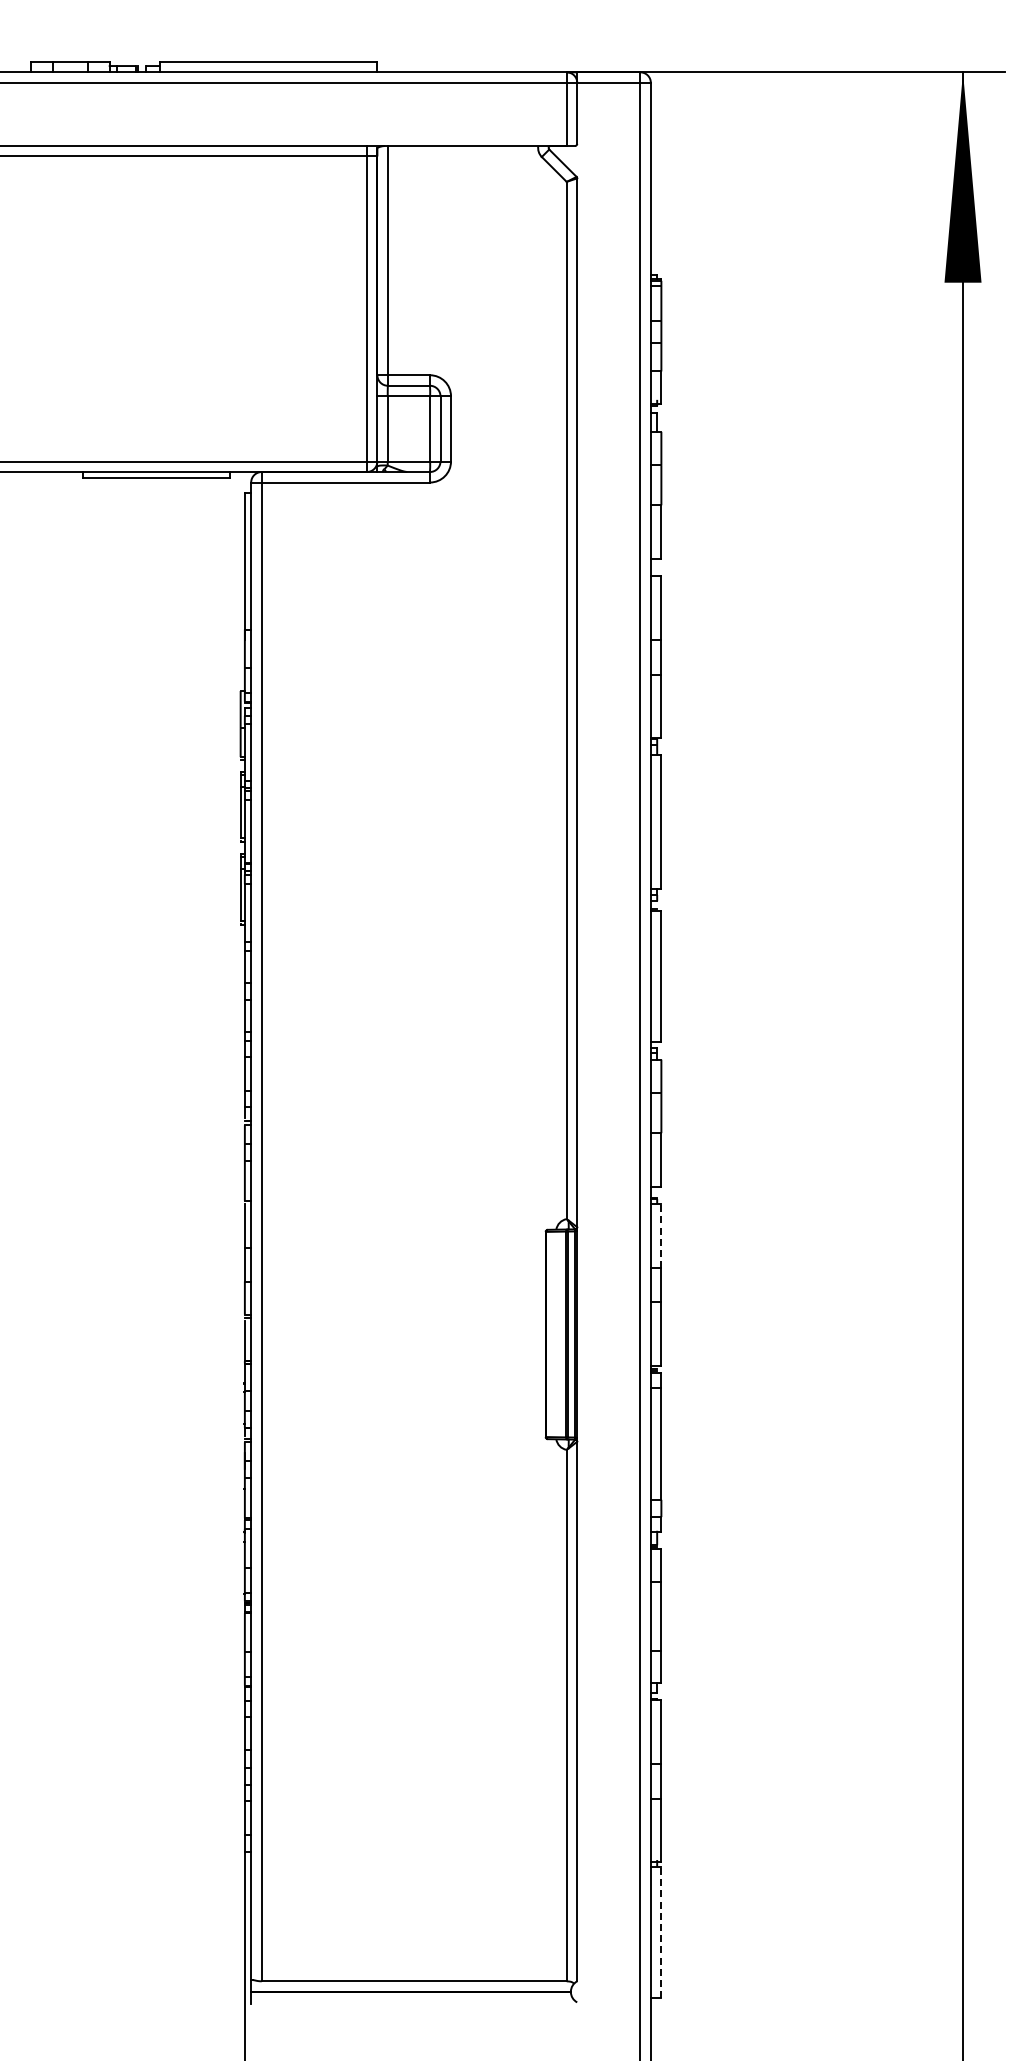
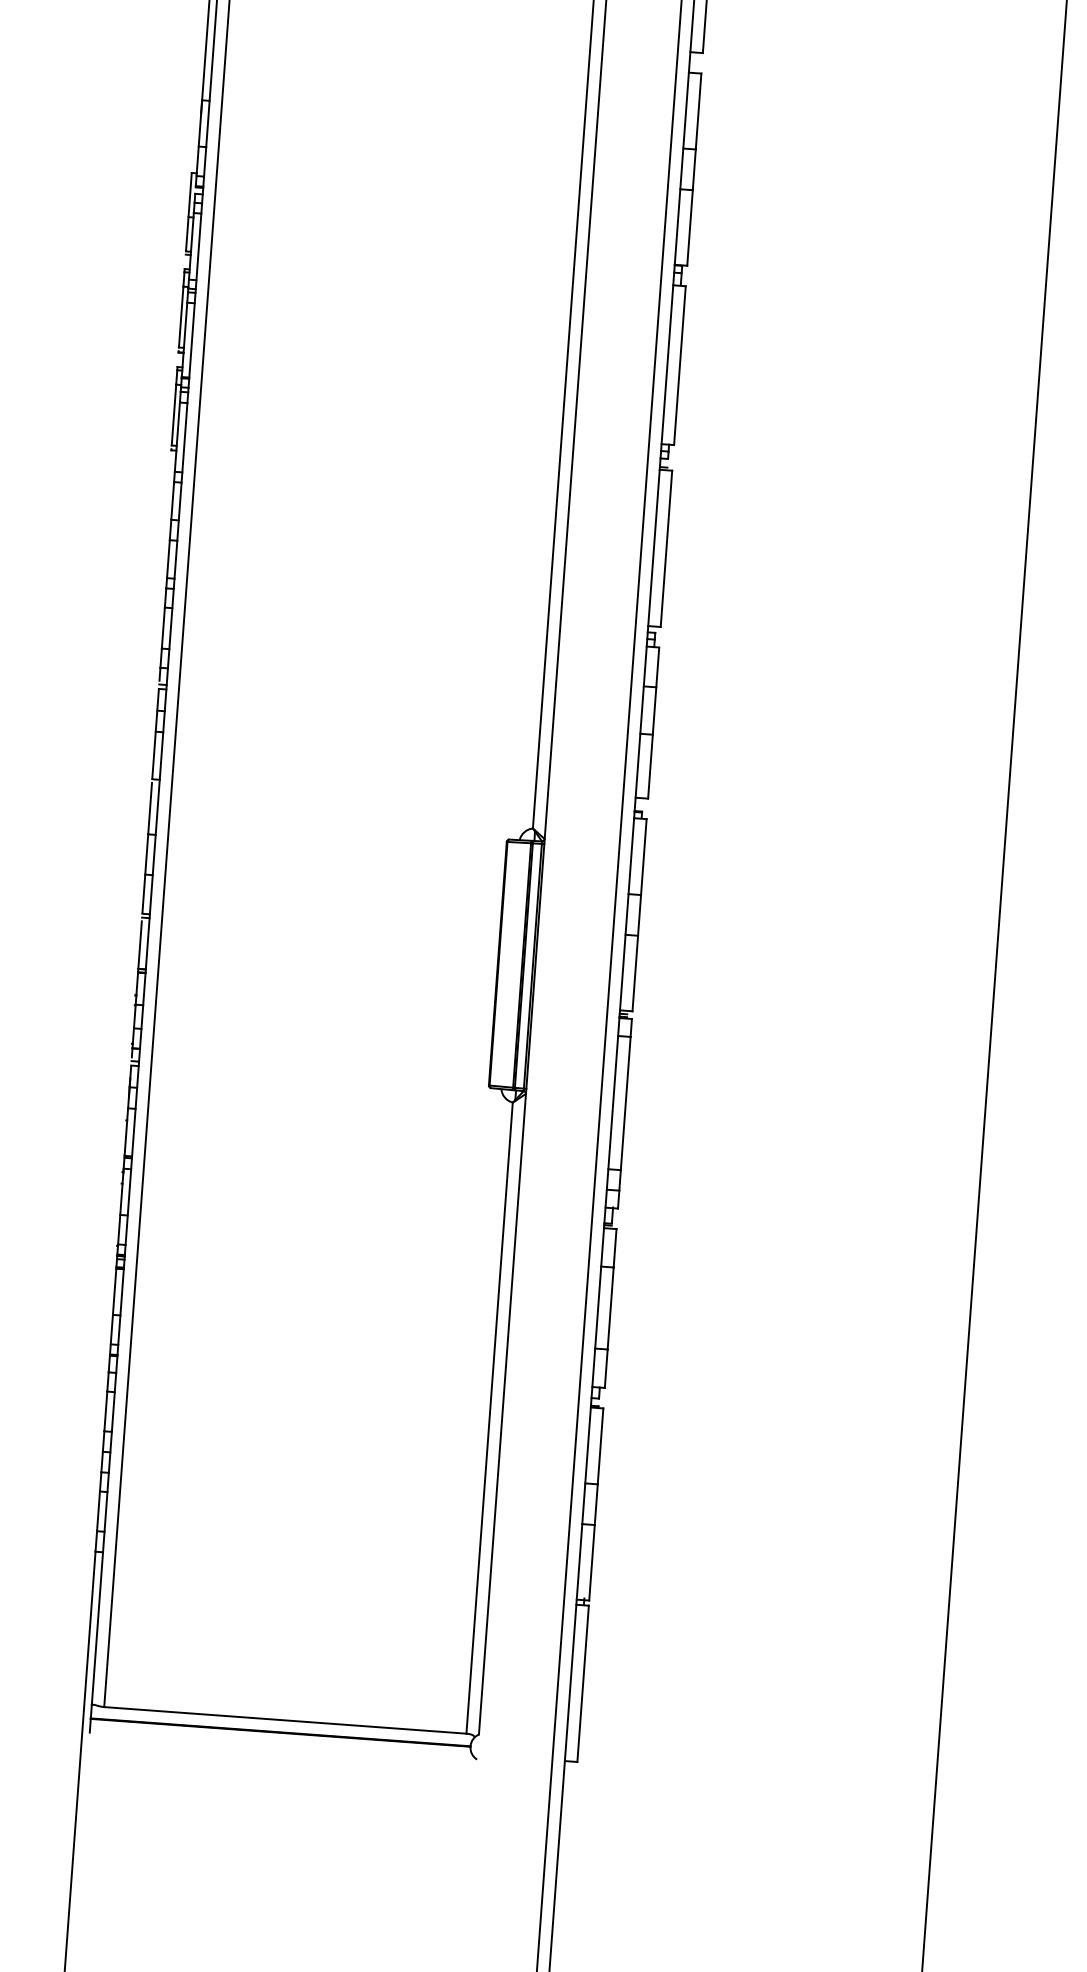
line: (661, 1236) -> (643, 857), dashed -> solid
line: (661, 1932) -> (583, 1683), dashed -> solid

